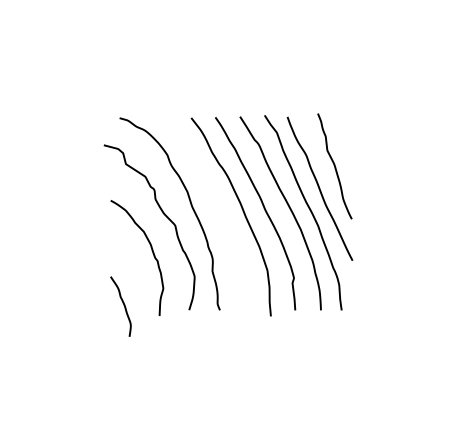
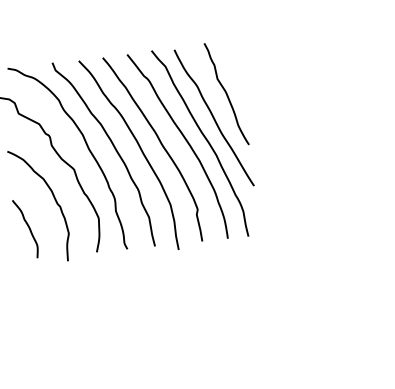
curve: (216, 207) -> (113, 147), added
curve: (123, 305) -> (28, 227), moved

